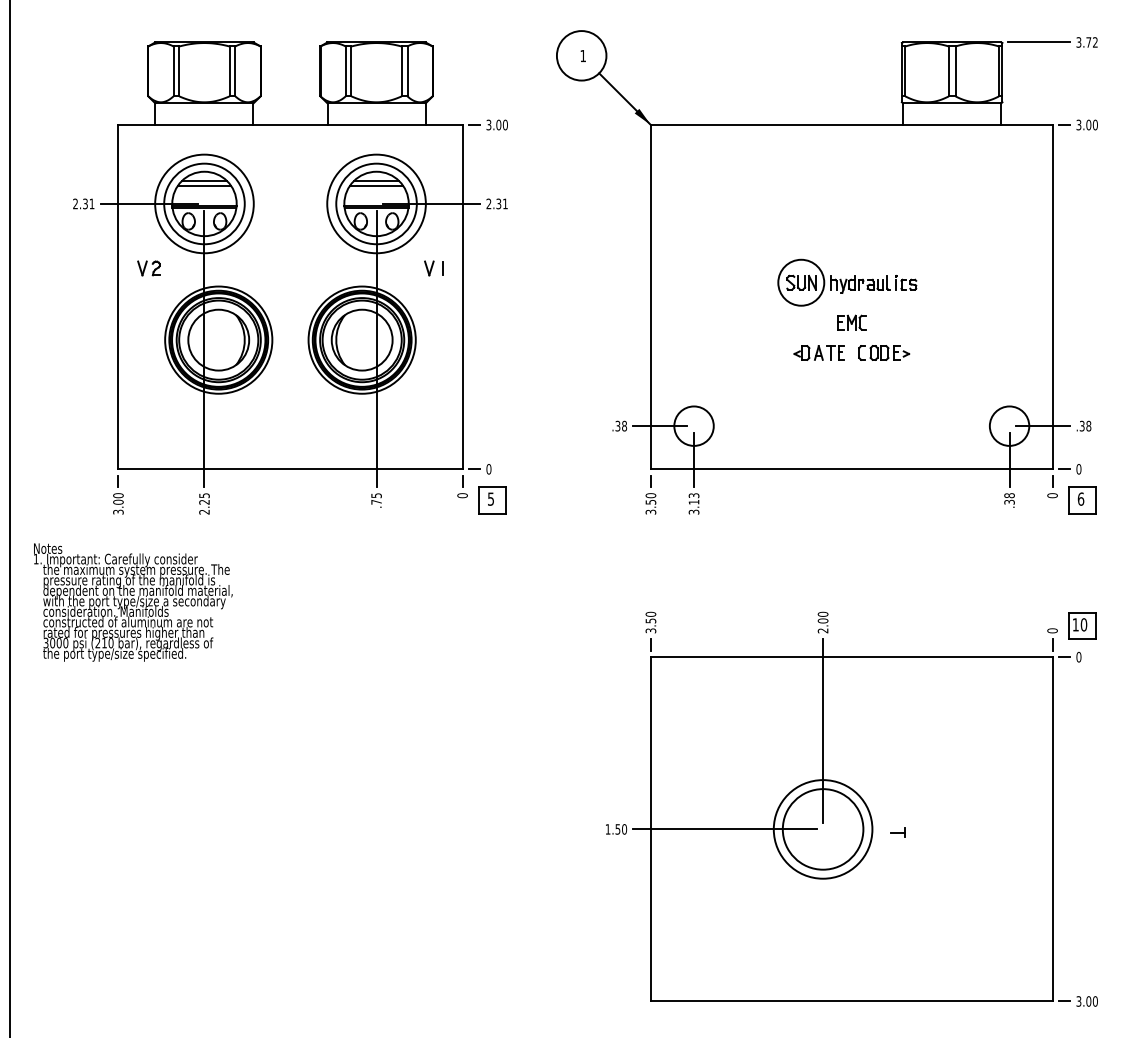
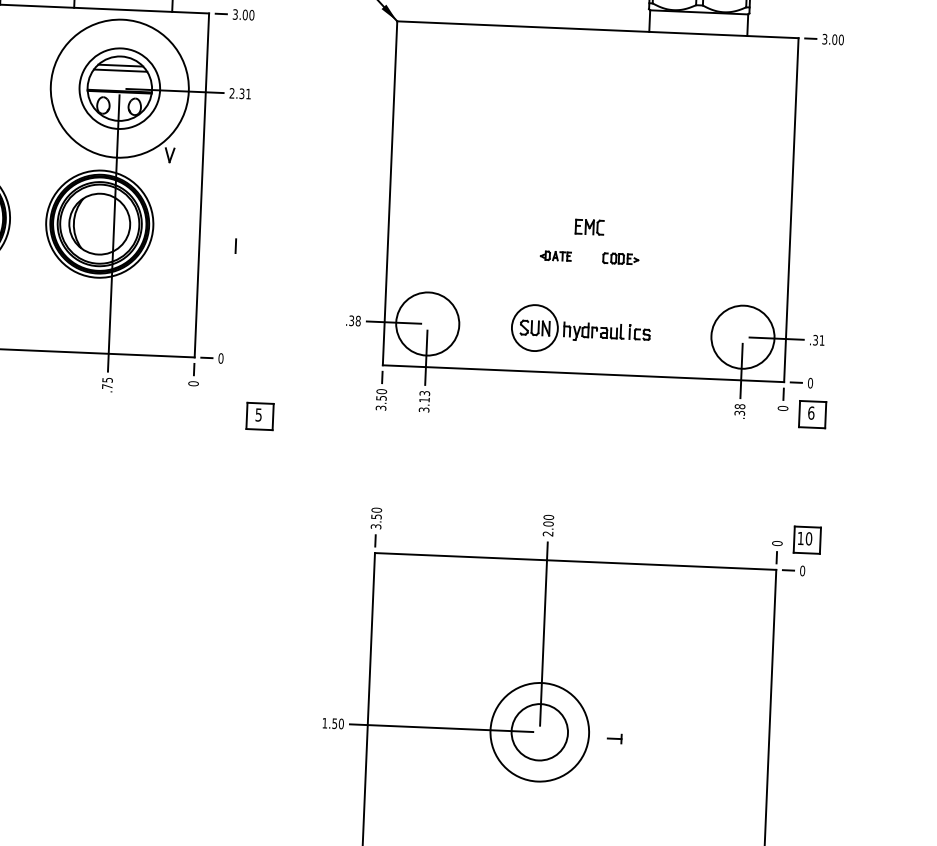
circle: (376, 203) -> (119, 88), size x1.4
line: (442, 268) -> (235, 246), moved
part: (847, 282) -> (581, 329), moved
part: (818, 352) -> (555, 255), size x0.6
part: (884, 352) -> (621, 258), size x0.7
circle: (693, 425) -> (427, 323), size x1.6
circle: (1009, 425) -> (742, 336), size x1.6
text: (1088, 425) -> (821, 339), .38 -> .31
part: (492, 500) -> (260, 416), moved
circle: (822, 829) -> (539, 732), size x0.7

